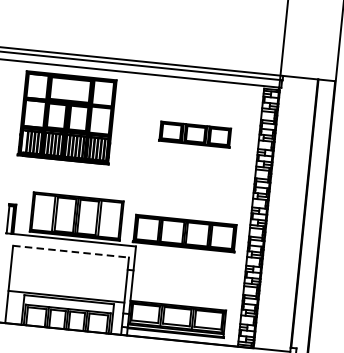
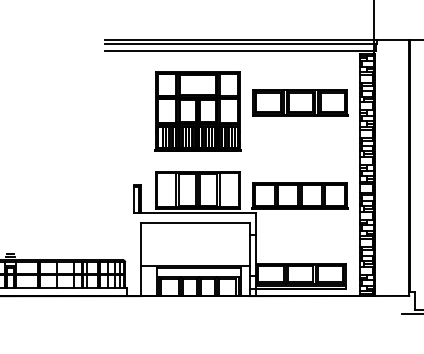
part: (67, 117) -> (197, 111), moved
part: (195, 134) -> (300, 102), size x1.43
line: (71, 251) -> (196, 223), dashed -> solid

